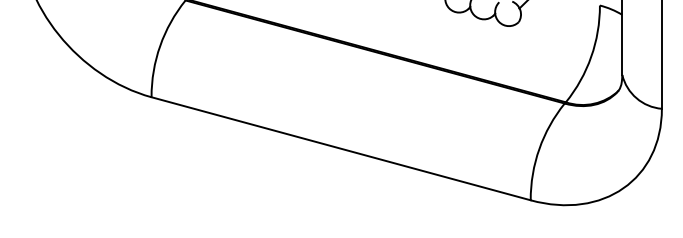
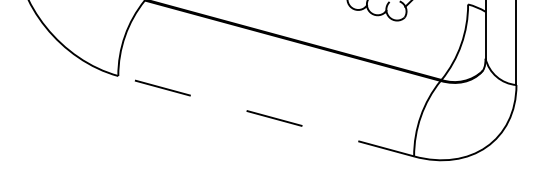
line: (340, 149) -> (265, 116), solid -> dashed

